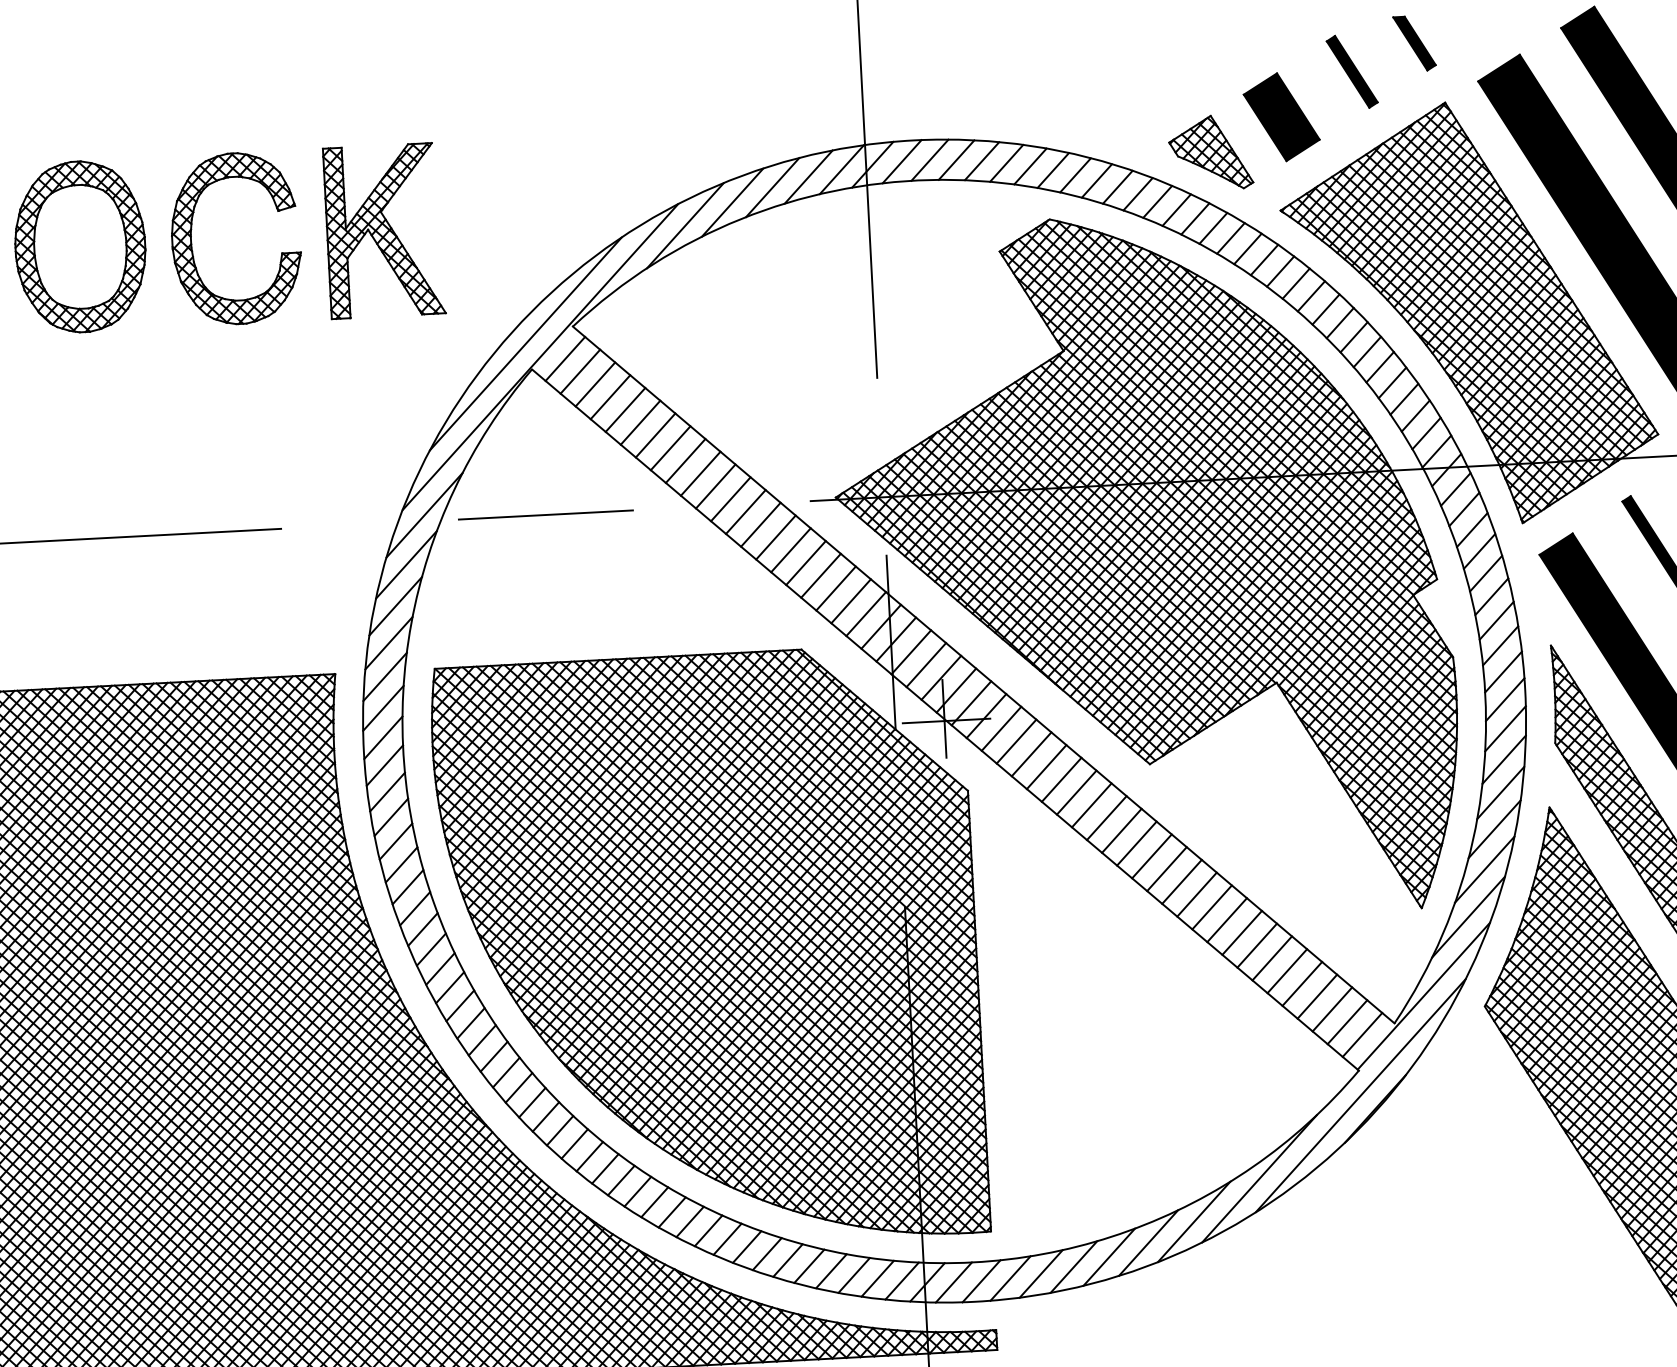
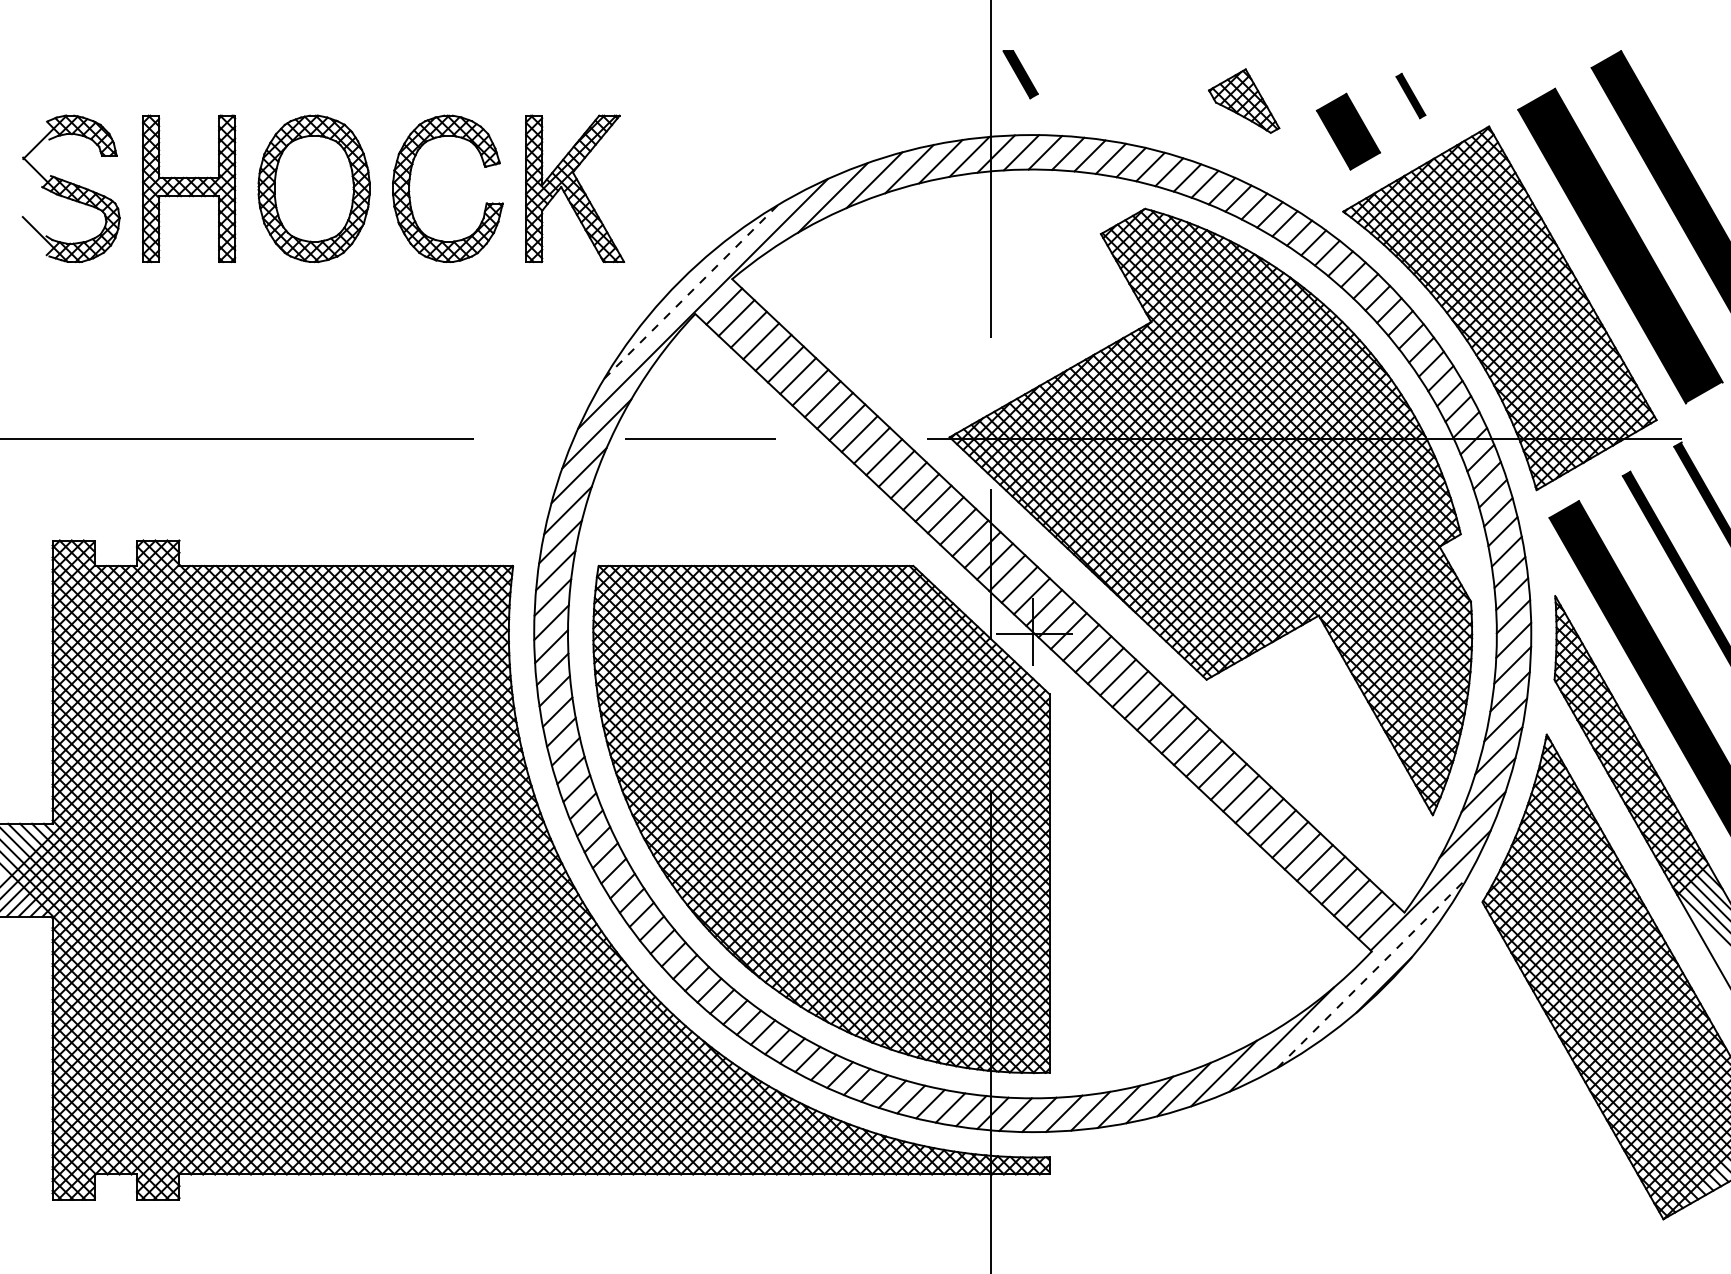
part: (1414, 43) -> (1020, 74), moved
part: (1351, 71) -> (1410, 95), size x0.7
part: (1211, 152) -> (1244, 100), moved
line: (526, 343) -> (691, 291), solid -> dashed
line: (1361, 1095) -> (1372, 972), solid -> dashed

